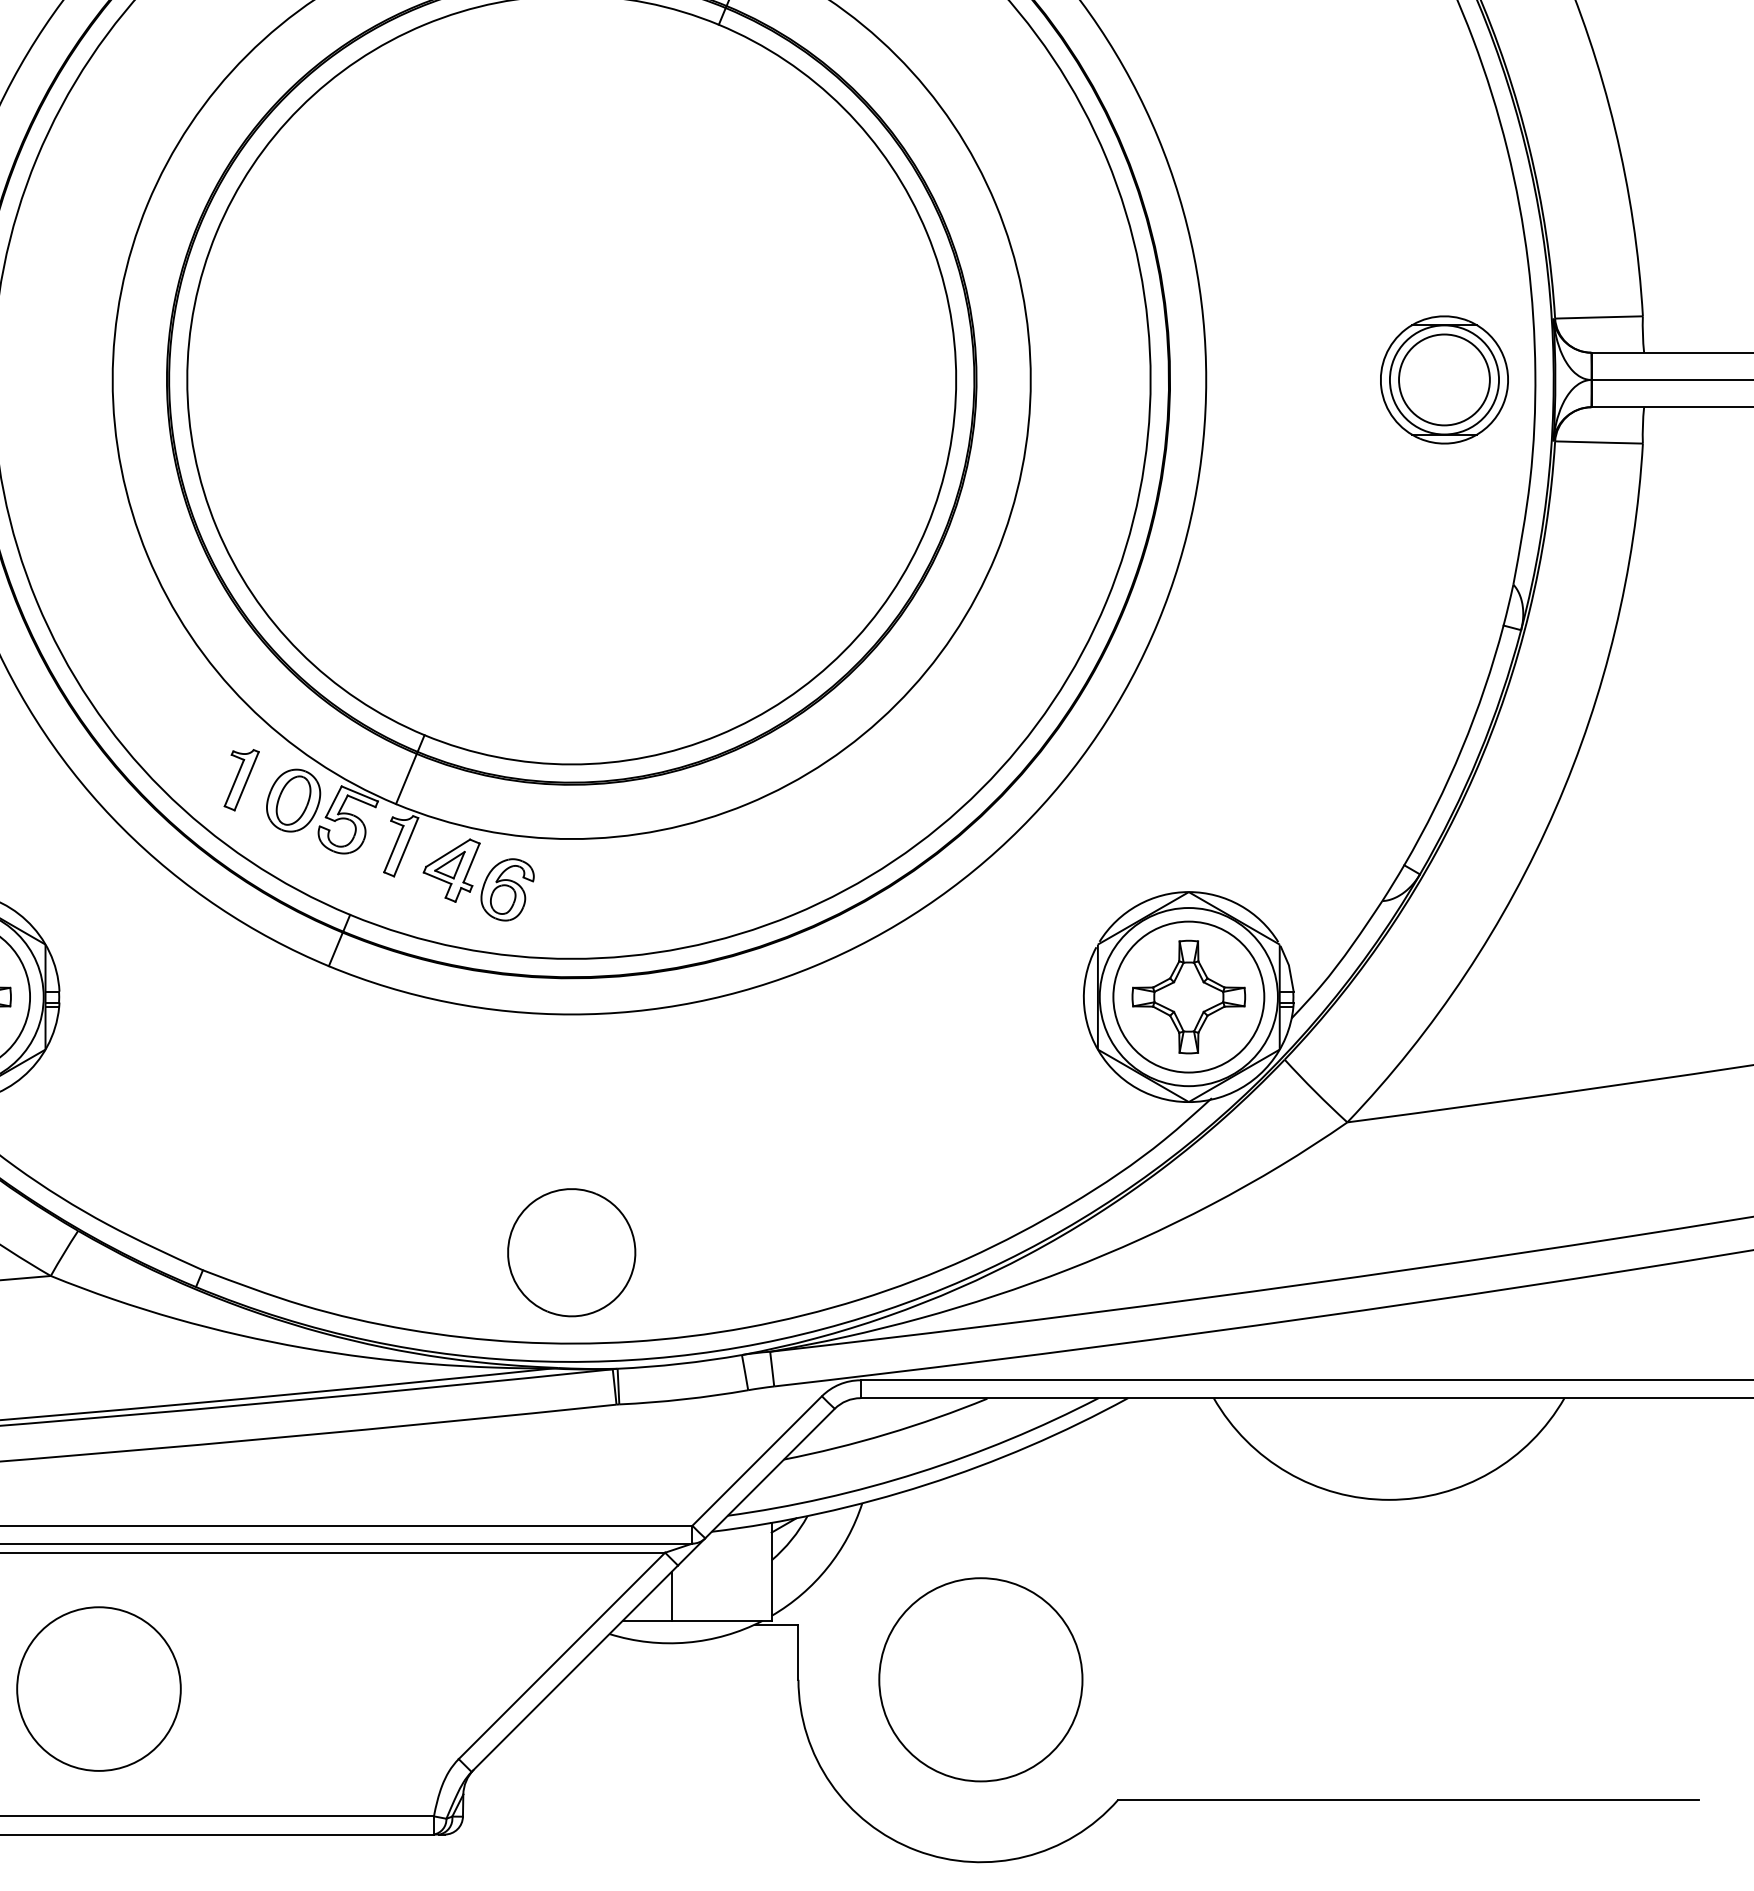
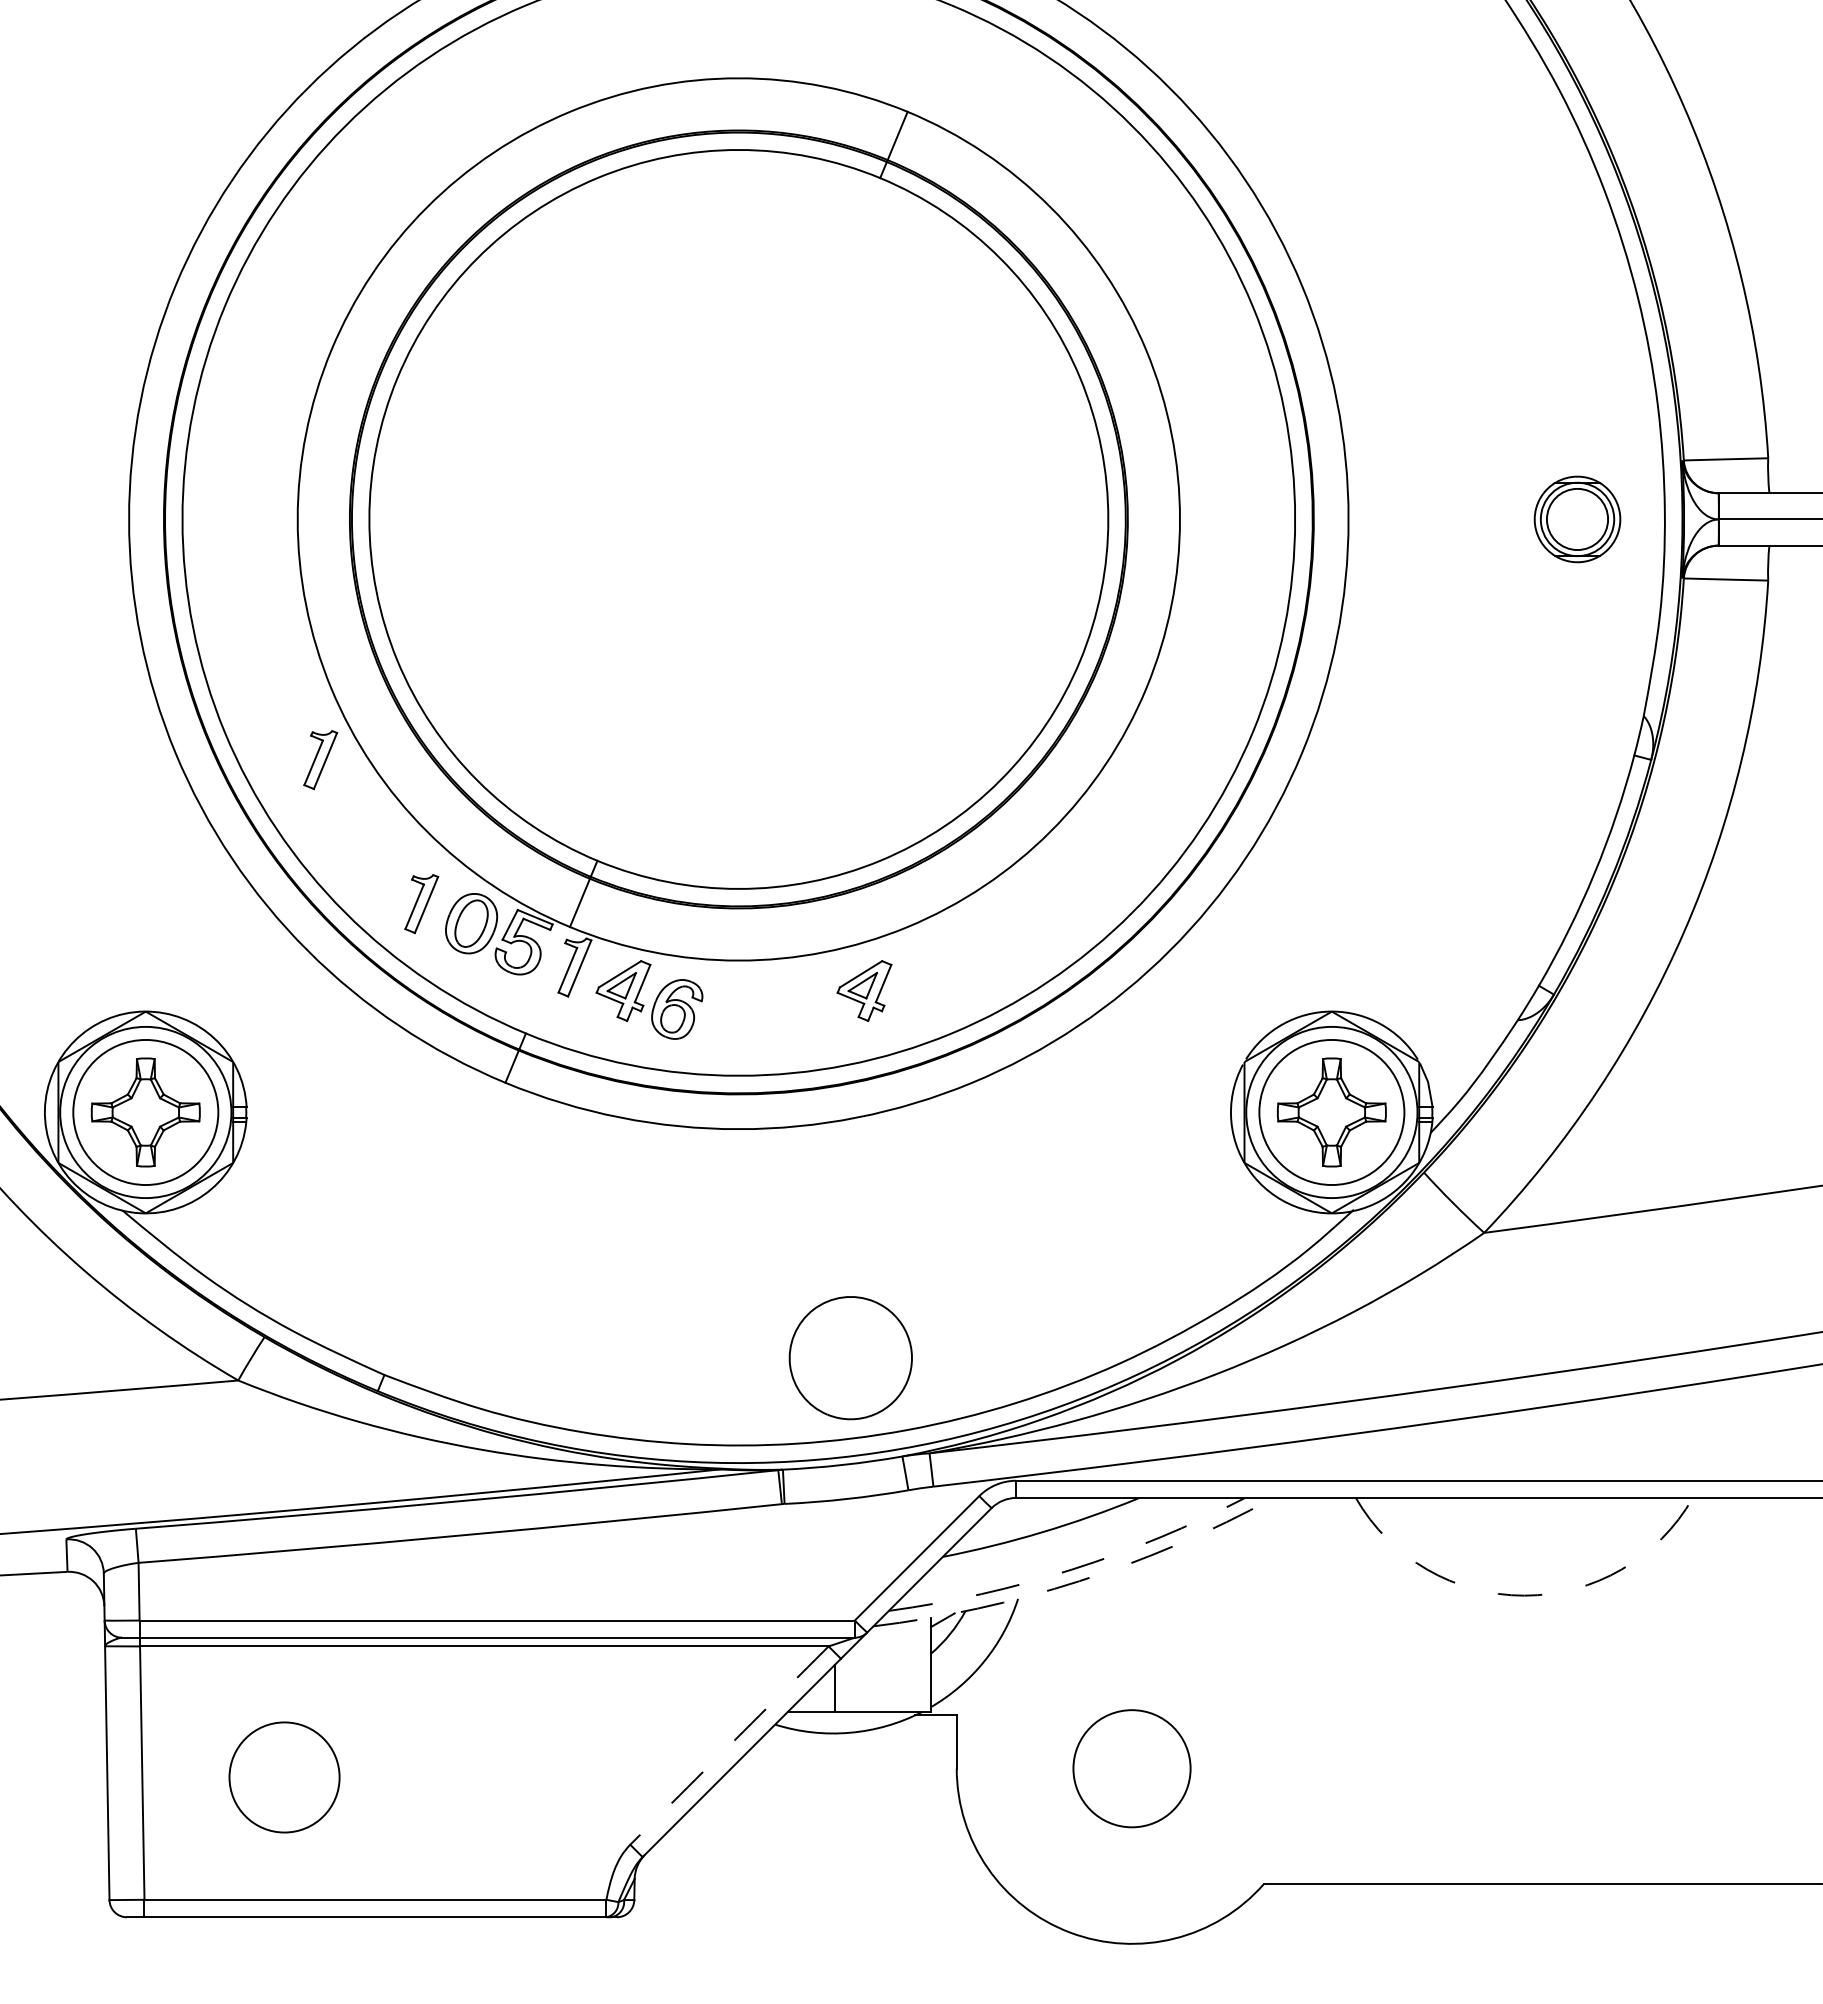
part: (1444, 380) -> (1577, 519), size x0.7
part: (136, 630) -> (320, 760), added
part: (702, 870) -> (864, 990), added
part: (571, 1253) -> (850, 1358), moved
arc: (917, 1472) -> (1071, 1569), solid -> dashed
arc: (926, 1485) -> (1079, 1581), solid -> dashed
arc: (1389, 1499) -> (1524, 1595), solid -> dashed
line: (562, 1655) -> (729, 1745), solid -> dashed
circle: (980, 1679) -> (1131, 1768), size x0.6
circle: (98, 1689) -> (284, 1777), size x0.7

